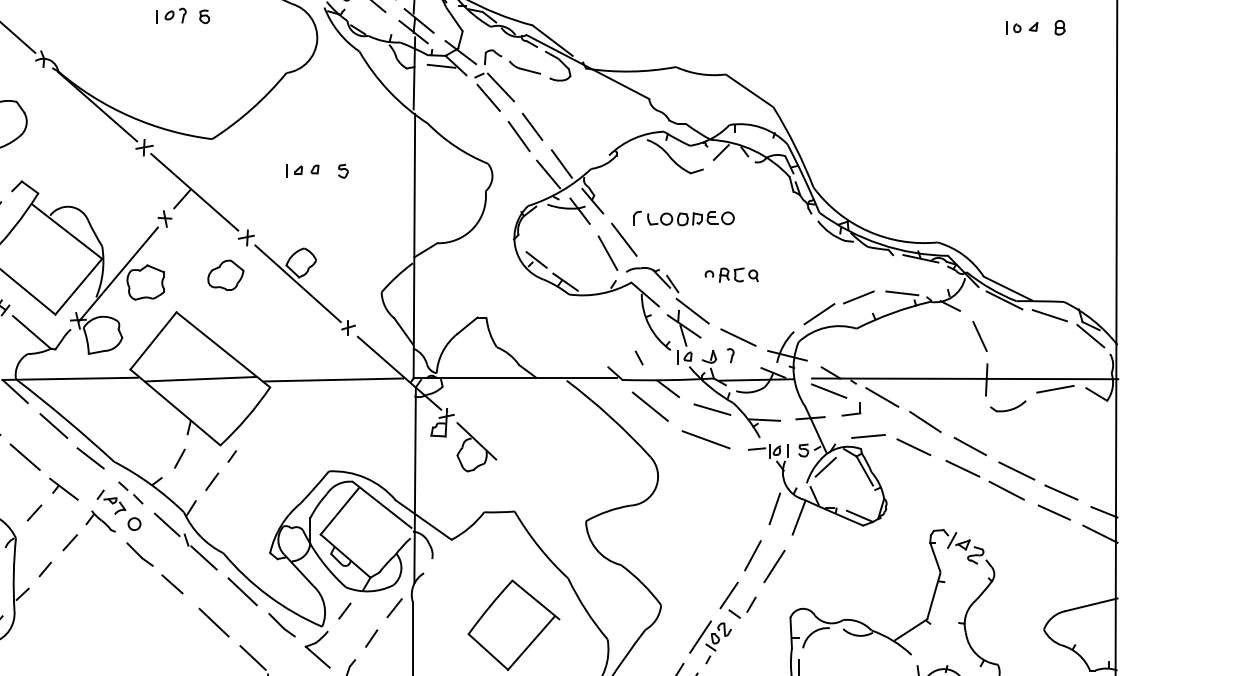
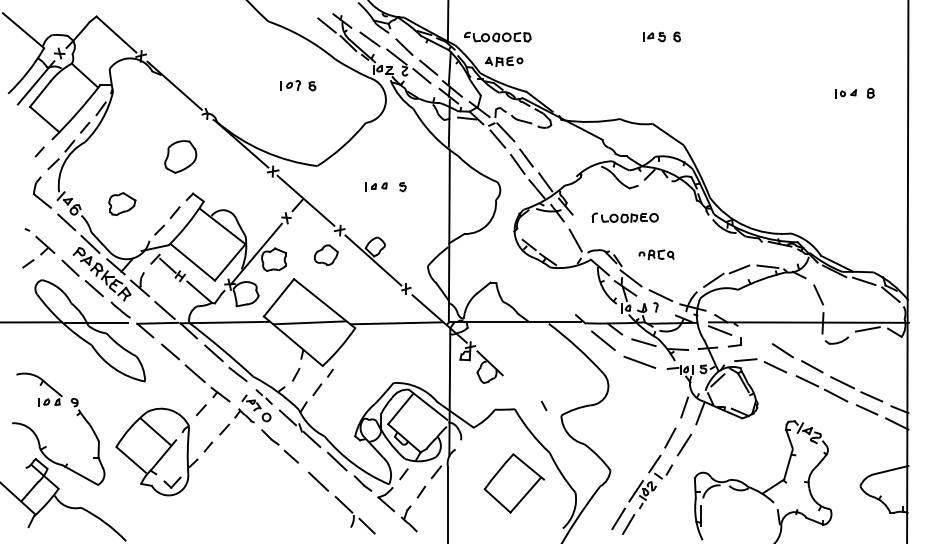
line: (624, 239) -> (586, 231), removed
line: (638, 357) -> (543, 405), moved
line: (881, 397) -> (754, 334), removed

